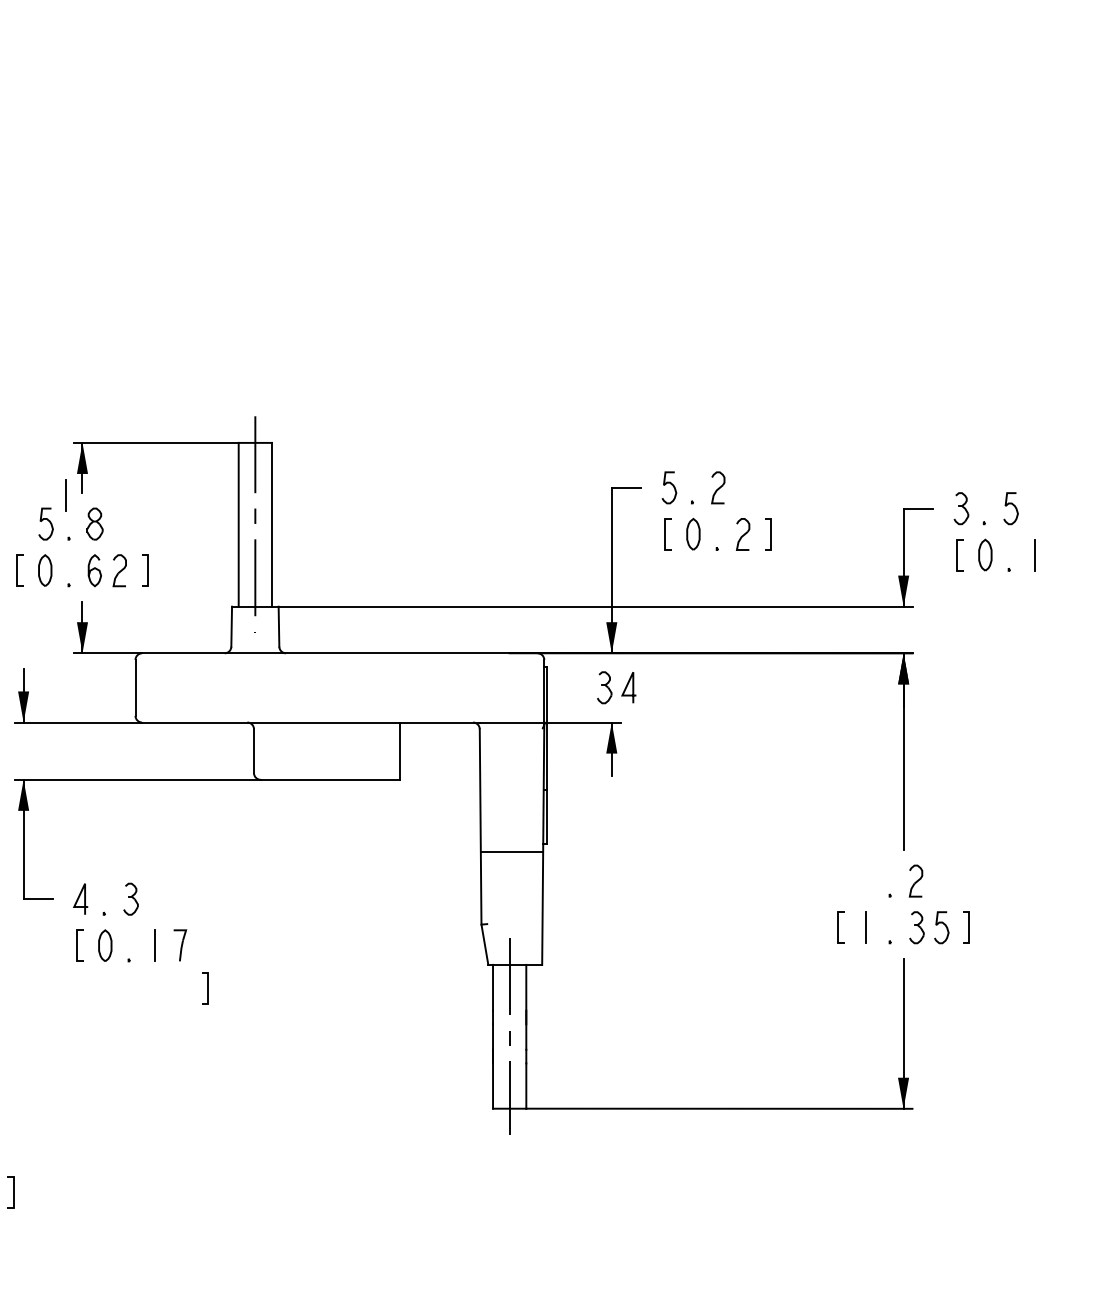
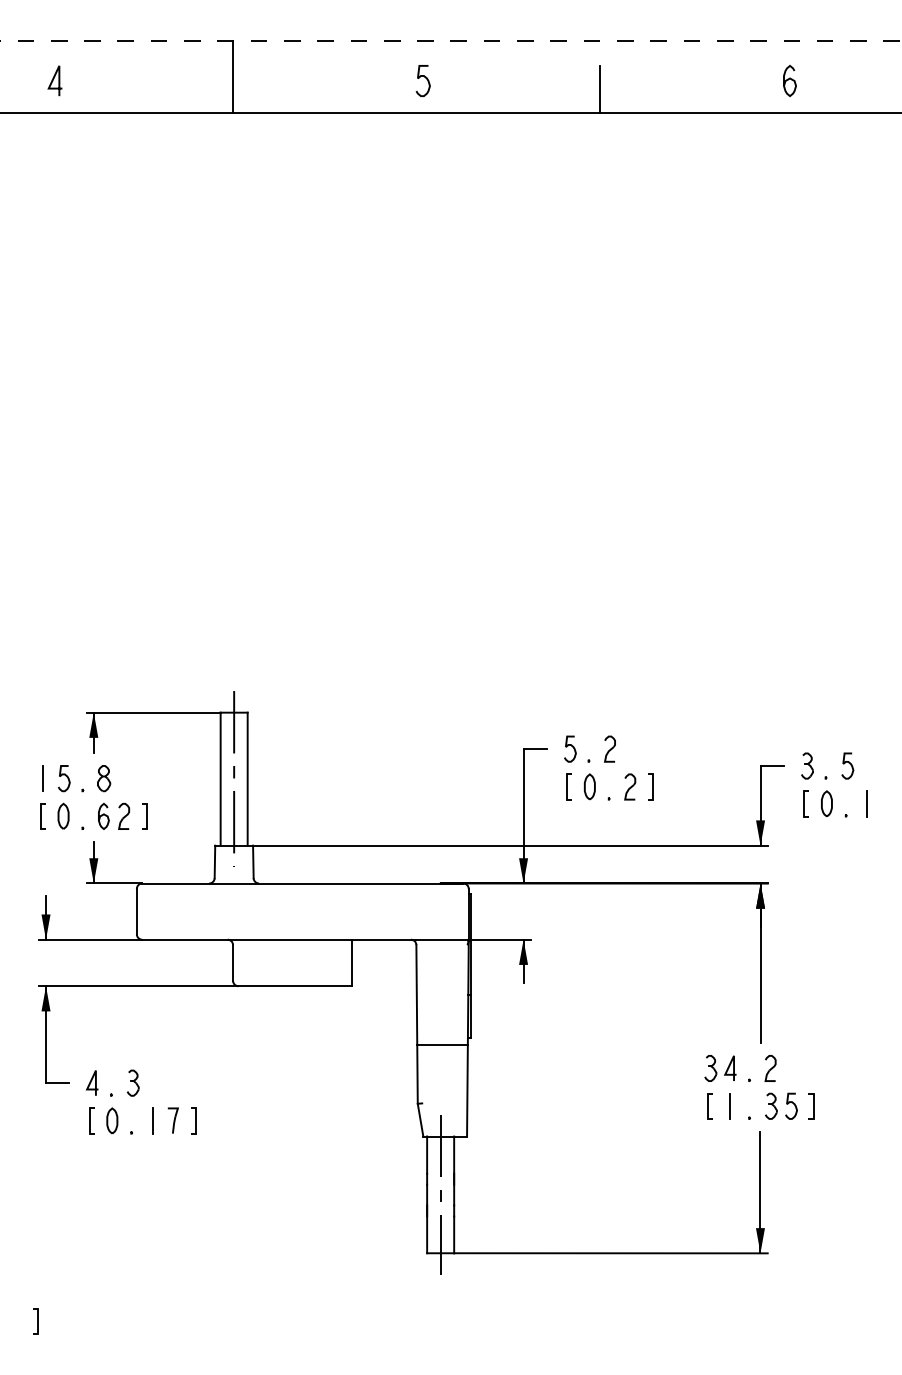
line: (64, 495) -> (42, 778), moved
part: (616, 687) -> (720, 1068), moved
line: (207, 988) -> (195, 1120), moved

